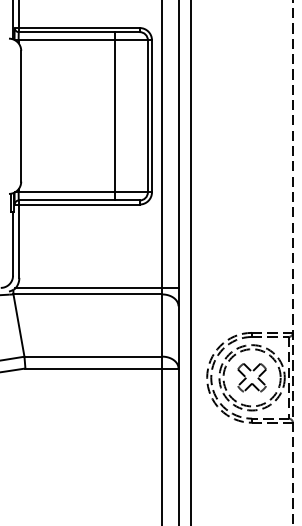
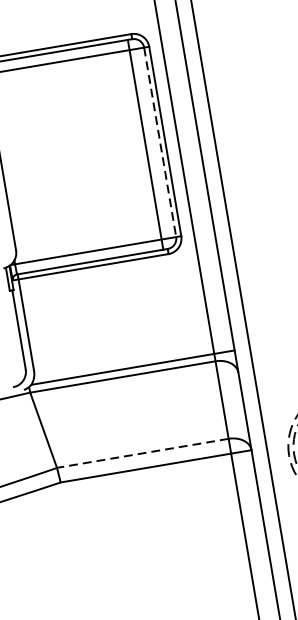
line: (115, 116) -> (146, 145), moved
line: (147, 116) -> (159, 142), solid -> dashed
line: (93, 356) -> (143, 453), solid -> dashed

